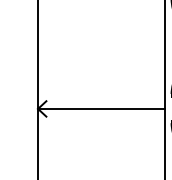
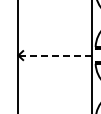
line: (102, 108) -> (55, 55), solid -> dashed

